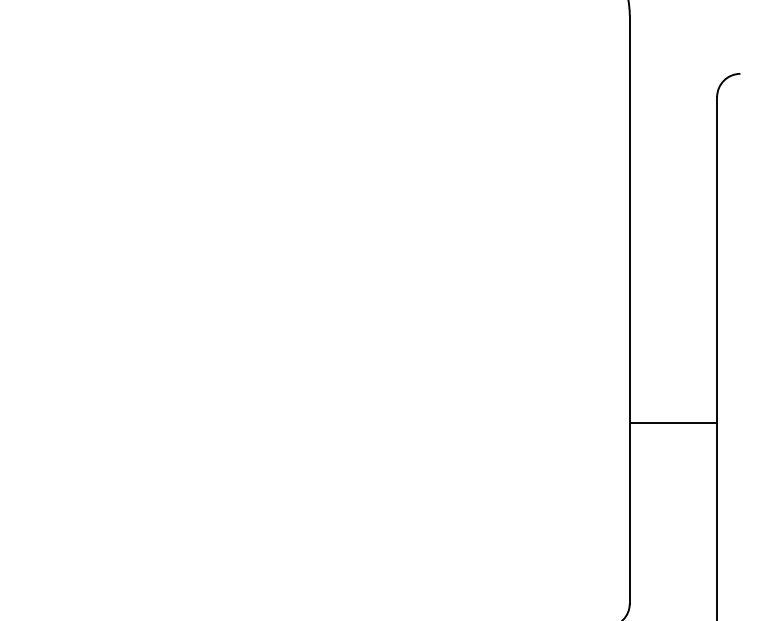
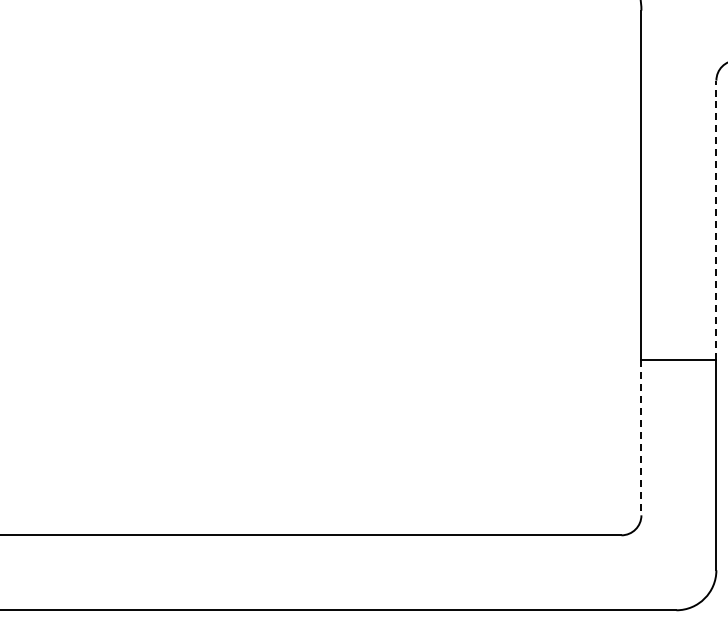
line: (717, 260) -> (716, 220), solid -> dashed
line: (629, 514) -> (641, 438), solid -> dashed

